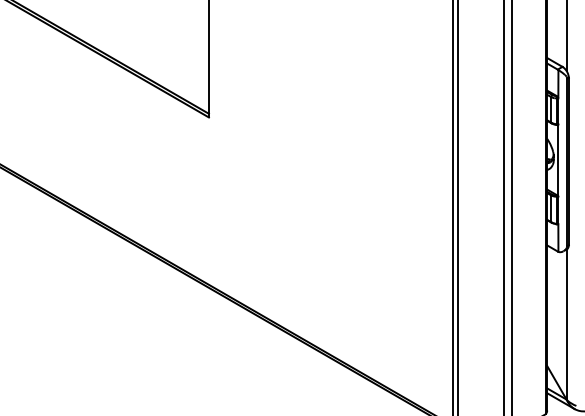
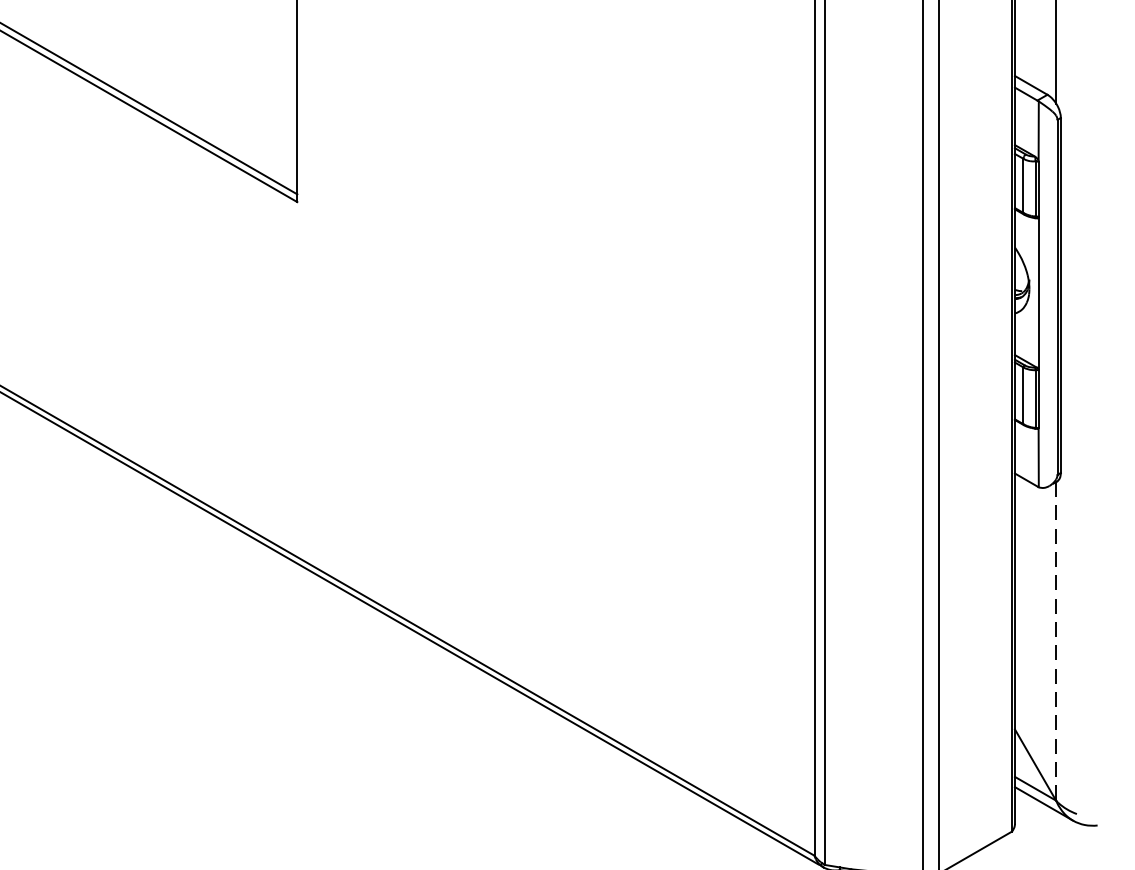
line: (566, 325) -> (1055, 643), solid -> dashed

